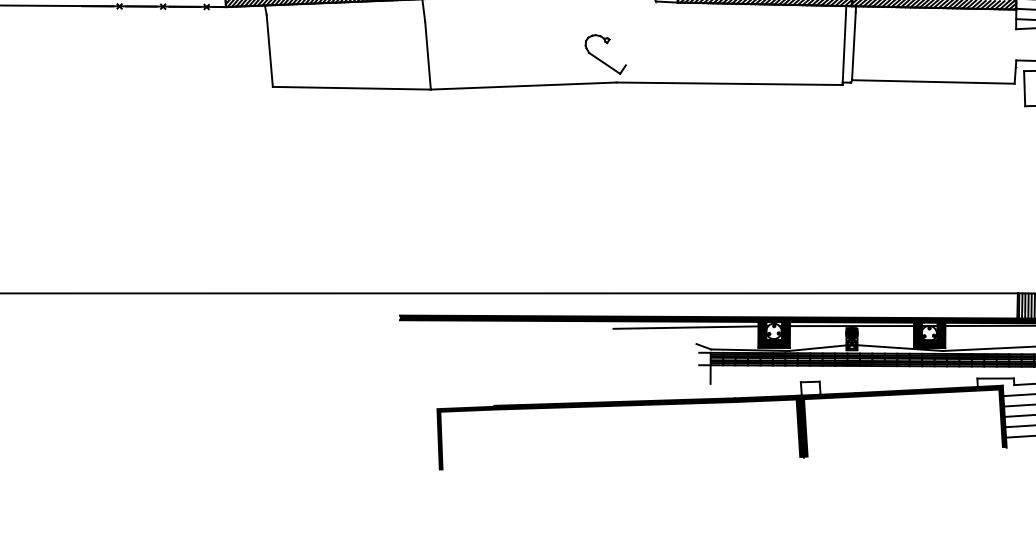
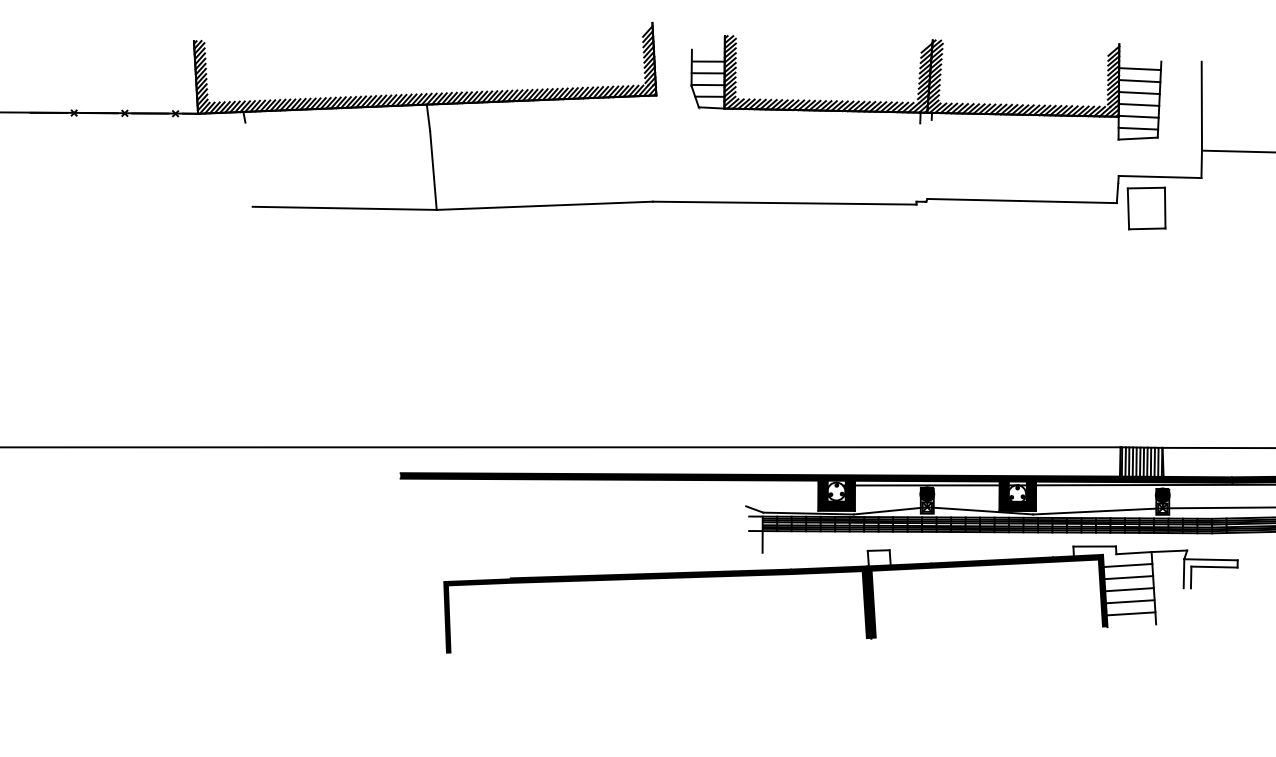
line: (853, 45) -> (929, 158), removed
line: (844, 48) -> (918, 162), removed
line: (269, 50) -> (248, 164), removed
part: (601, 60) -> (635, 175), removed
line: (690, 327) -> (739, 486), removed

